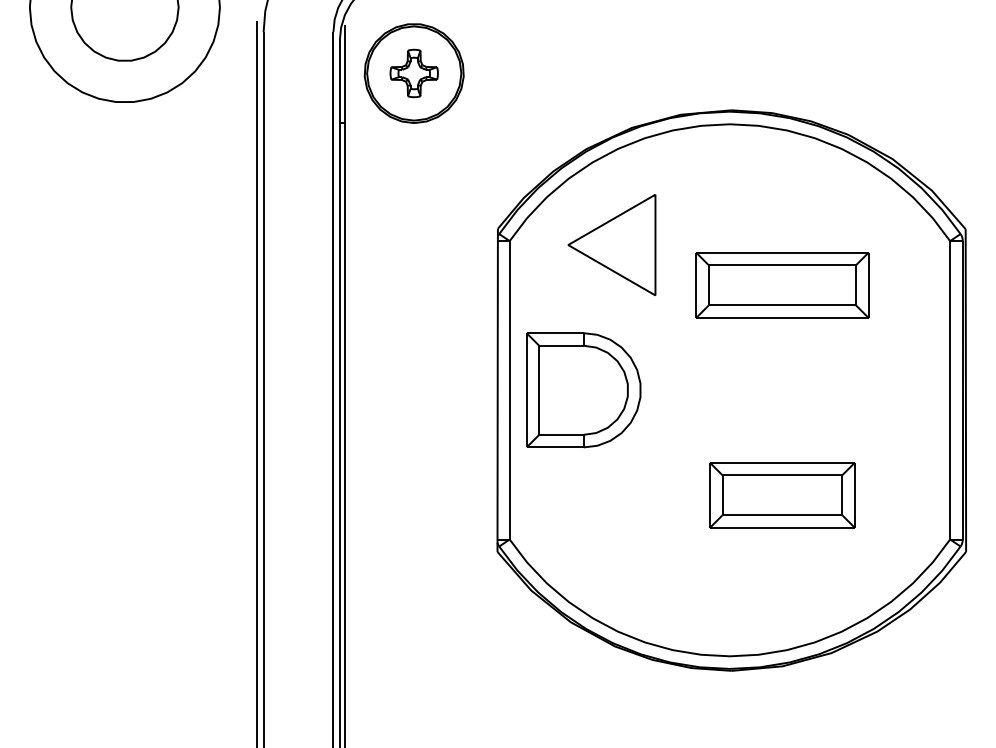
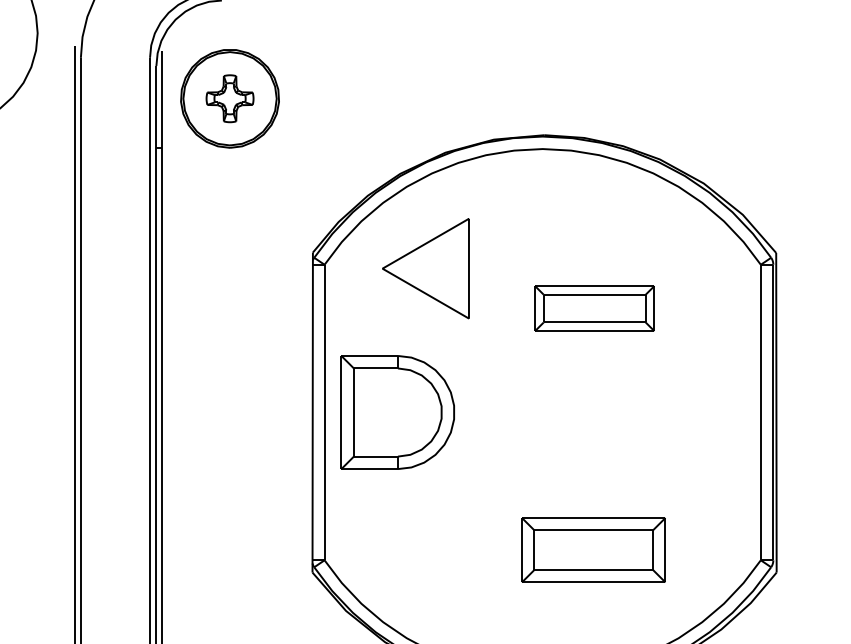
part: (782, 285) -> (594, 308), size x0.7
part: (782, 495) -> (593, 550), moved

